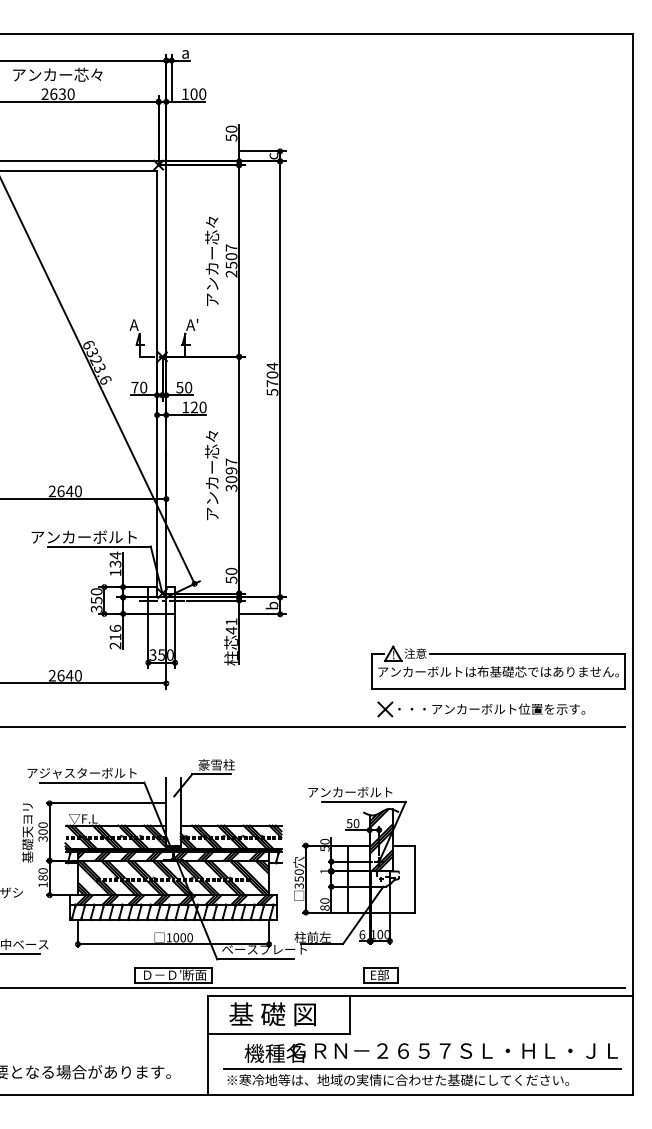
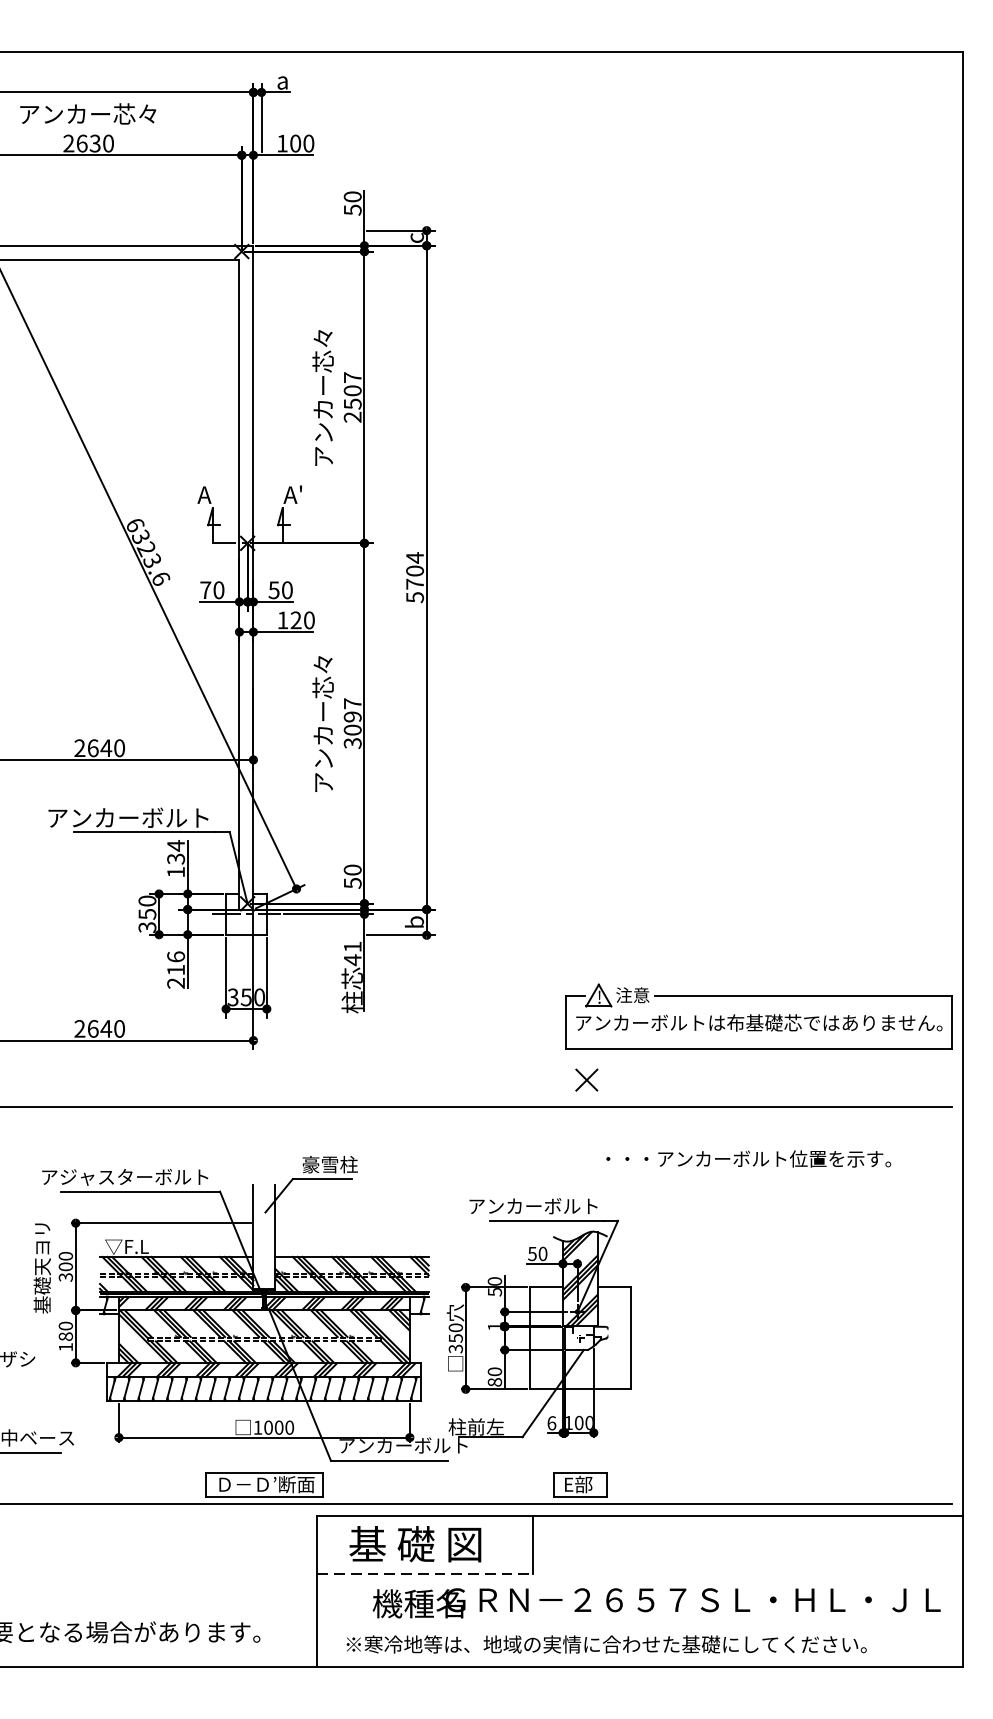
text: (491, 708) -> (748, 1157), moved
text: (258, 949) -> (393, 1445), ベースプレート -> アンカーボルト
line: (279, 1033) -> (425, 1573), solid -> dashed
line: (422, 1068) -> (643, 1626), removed

